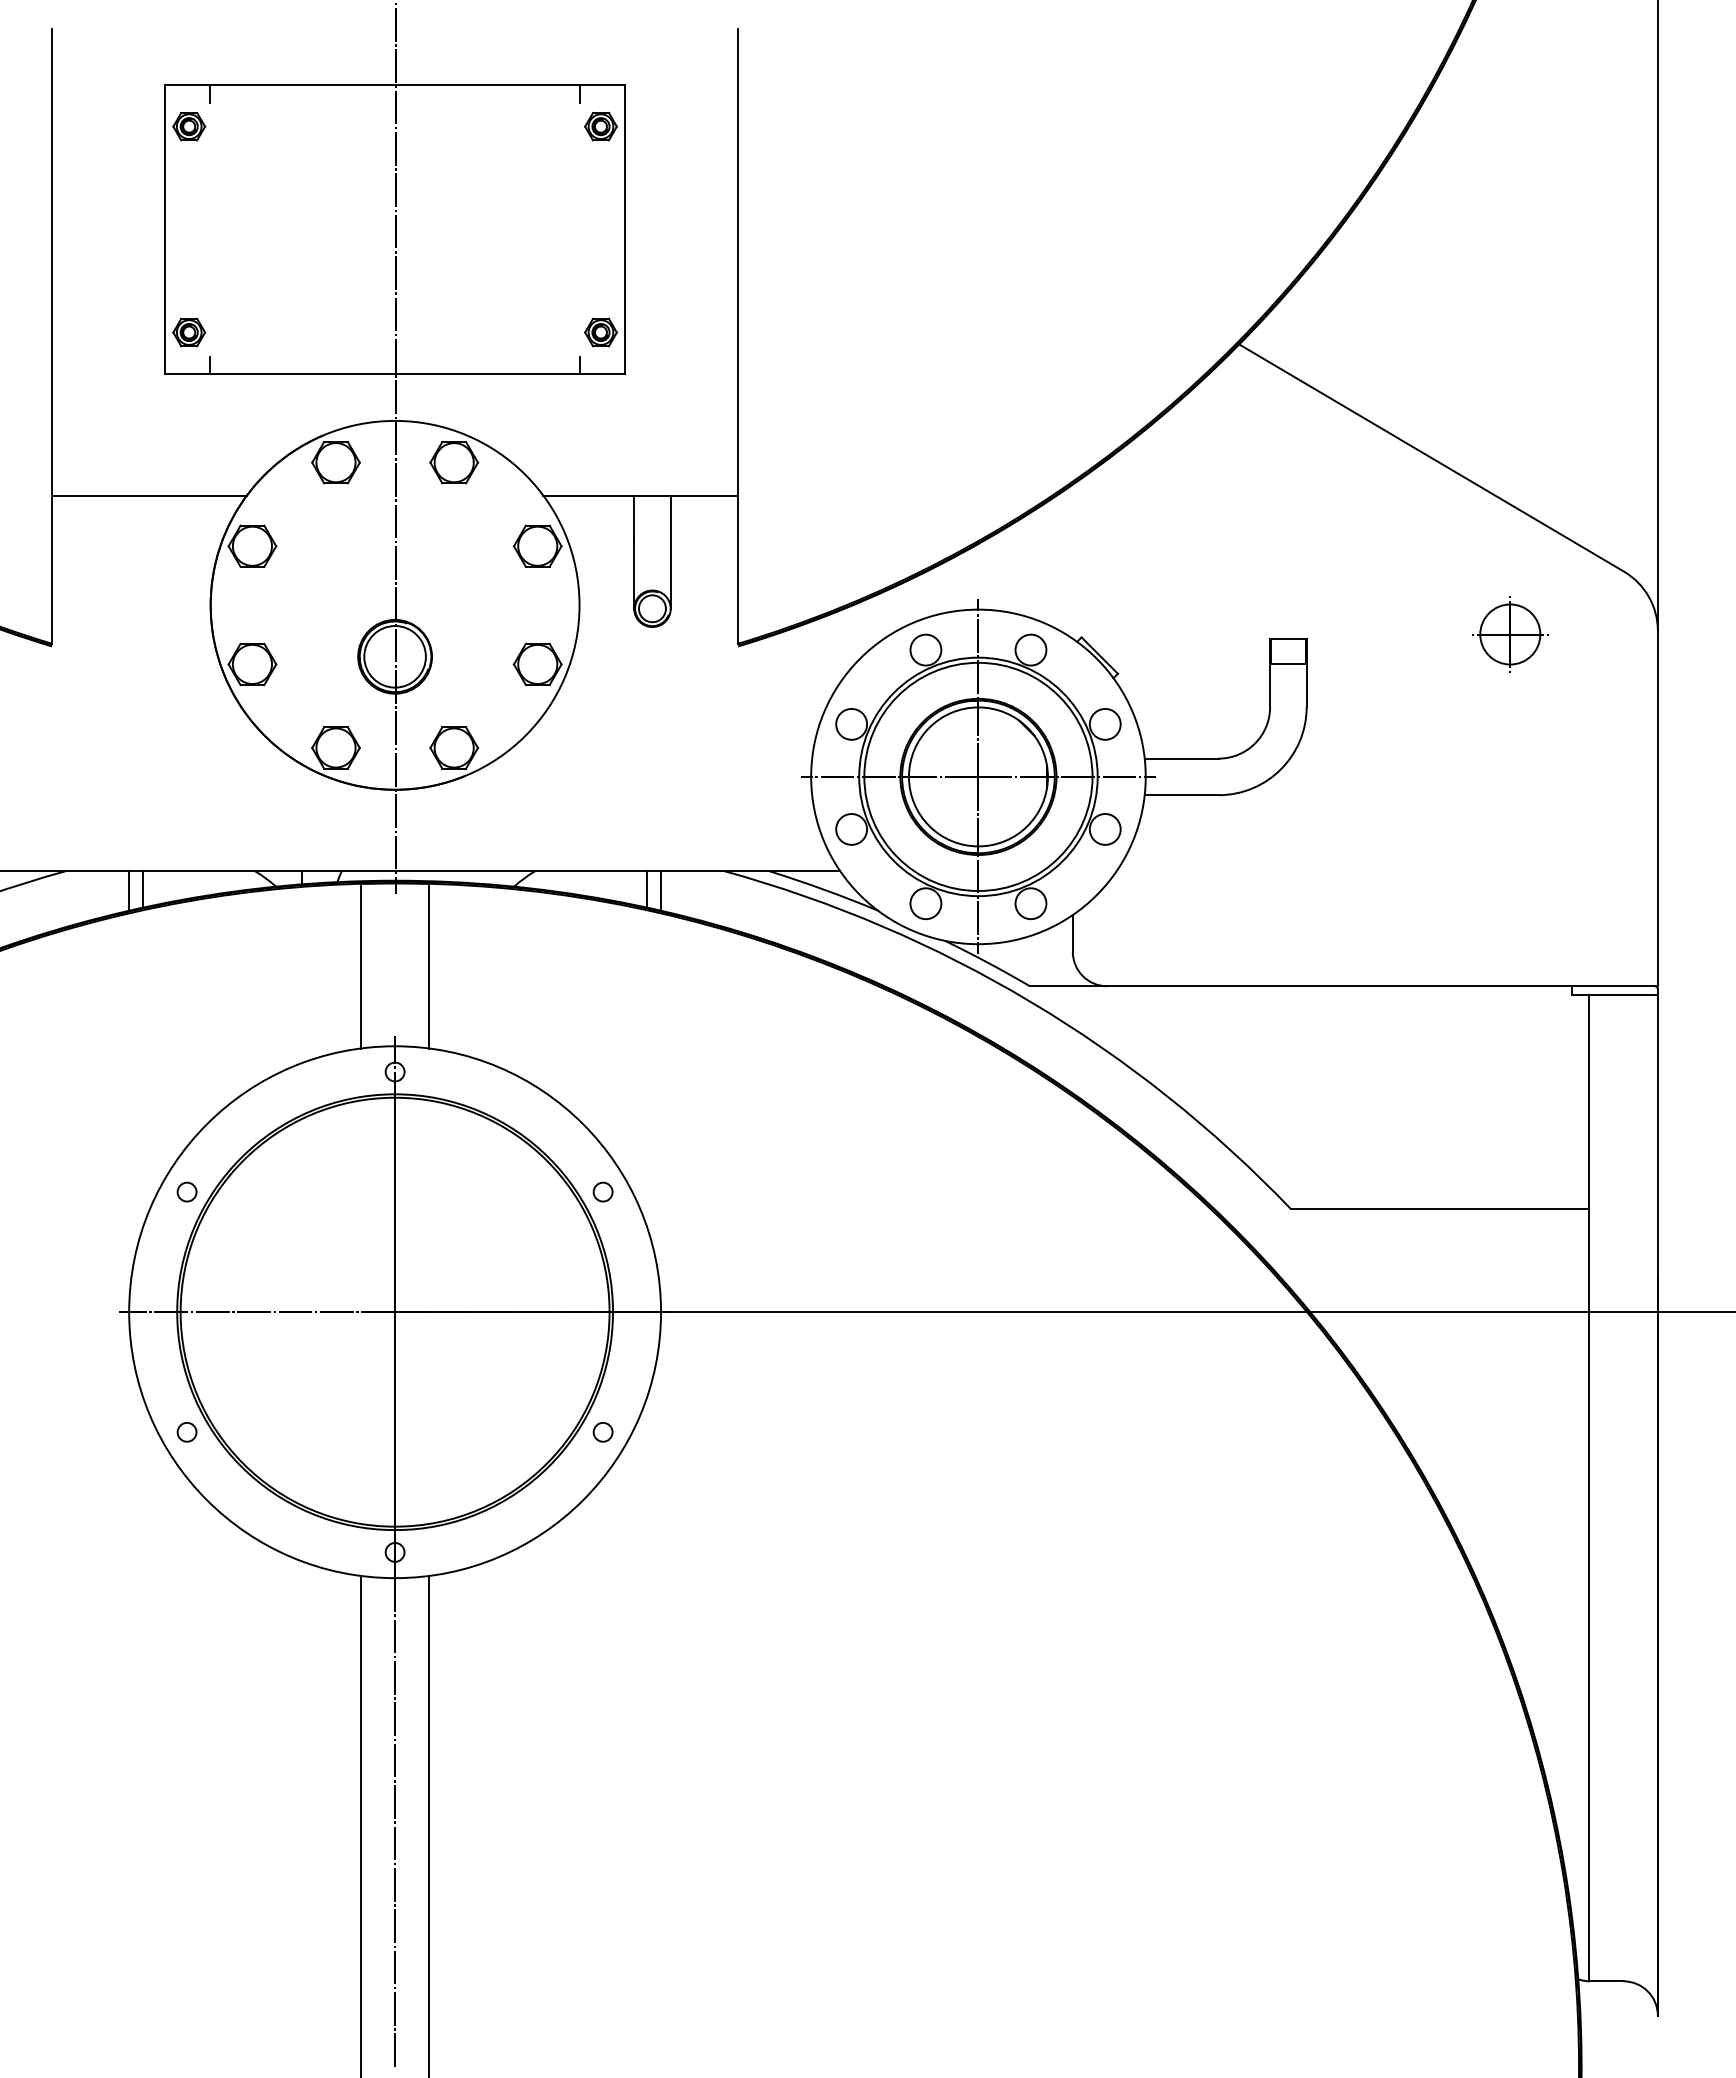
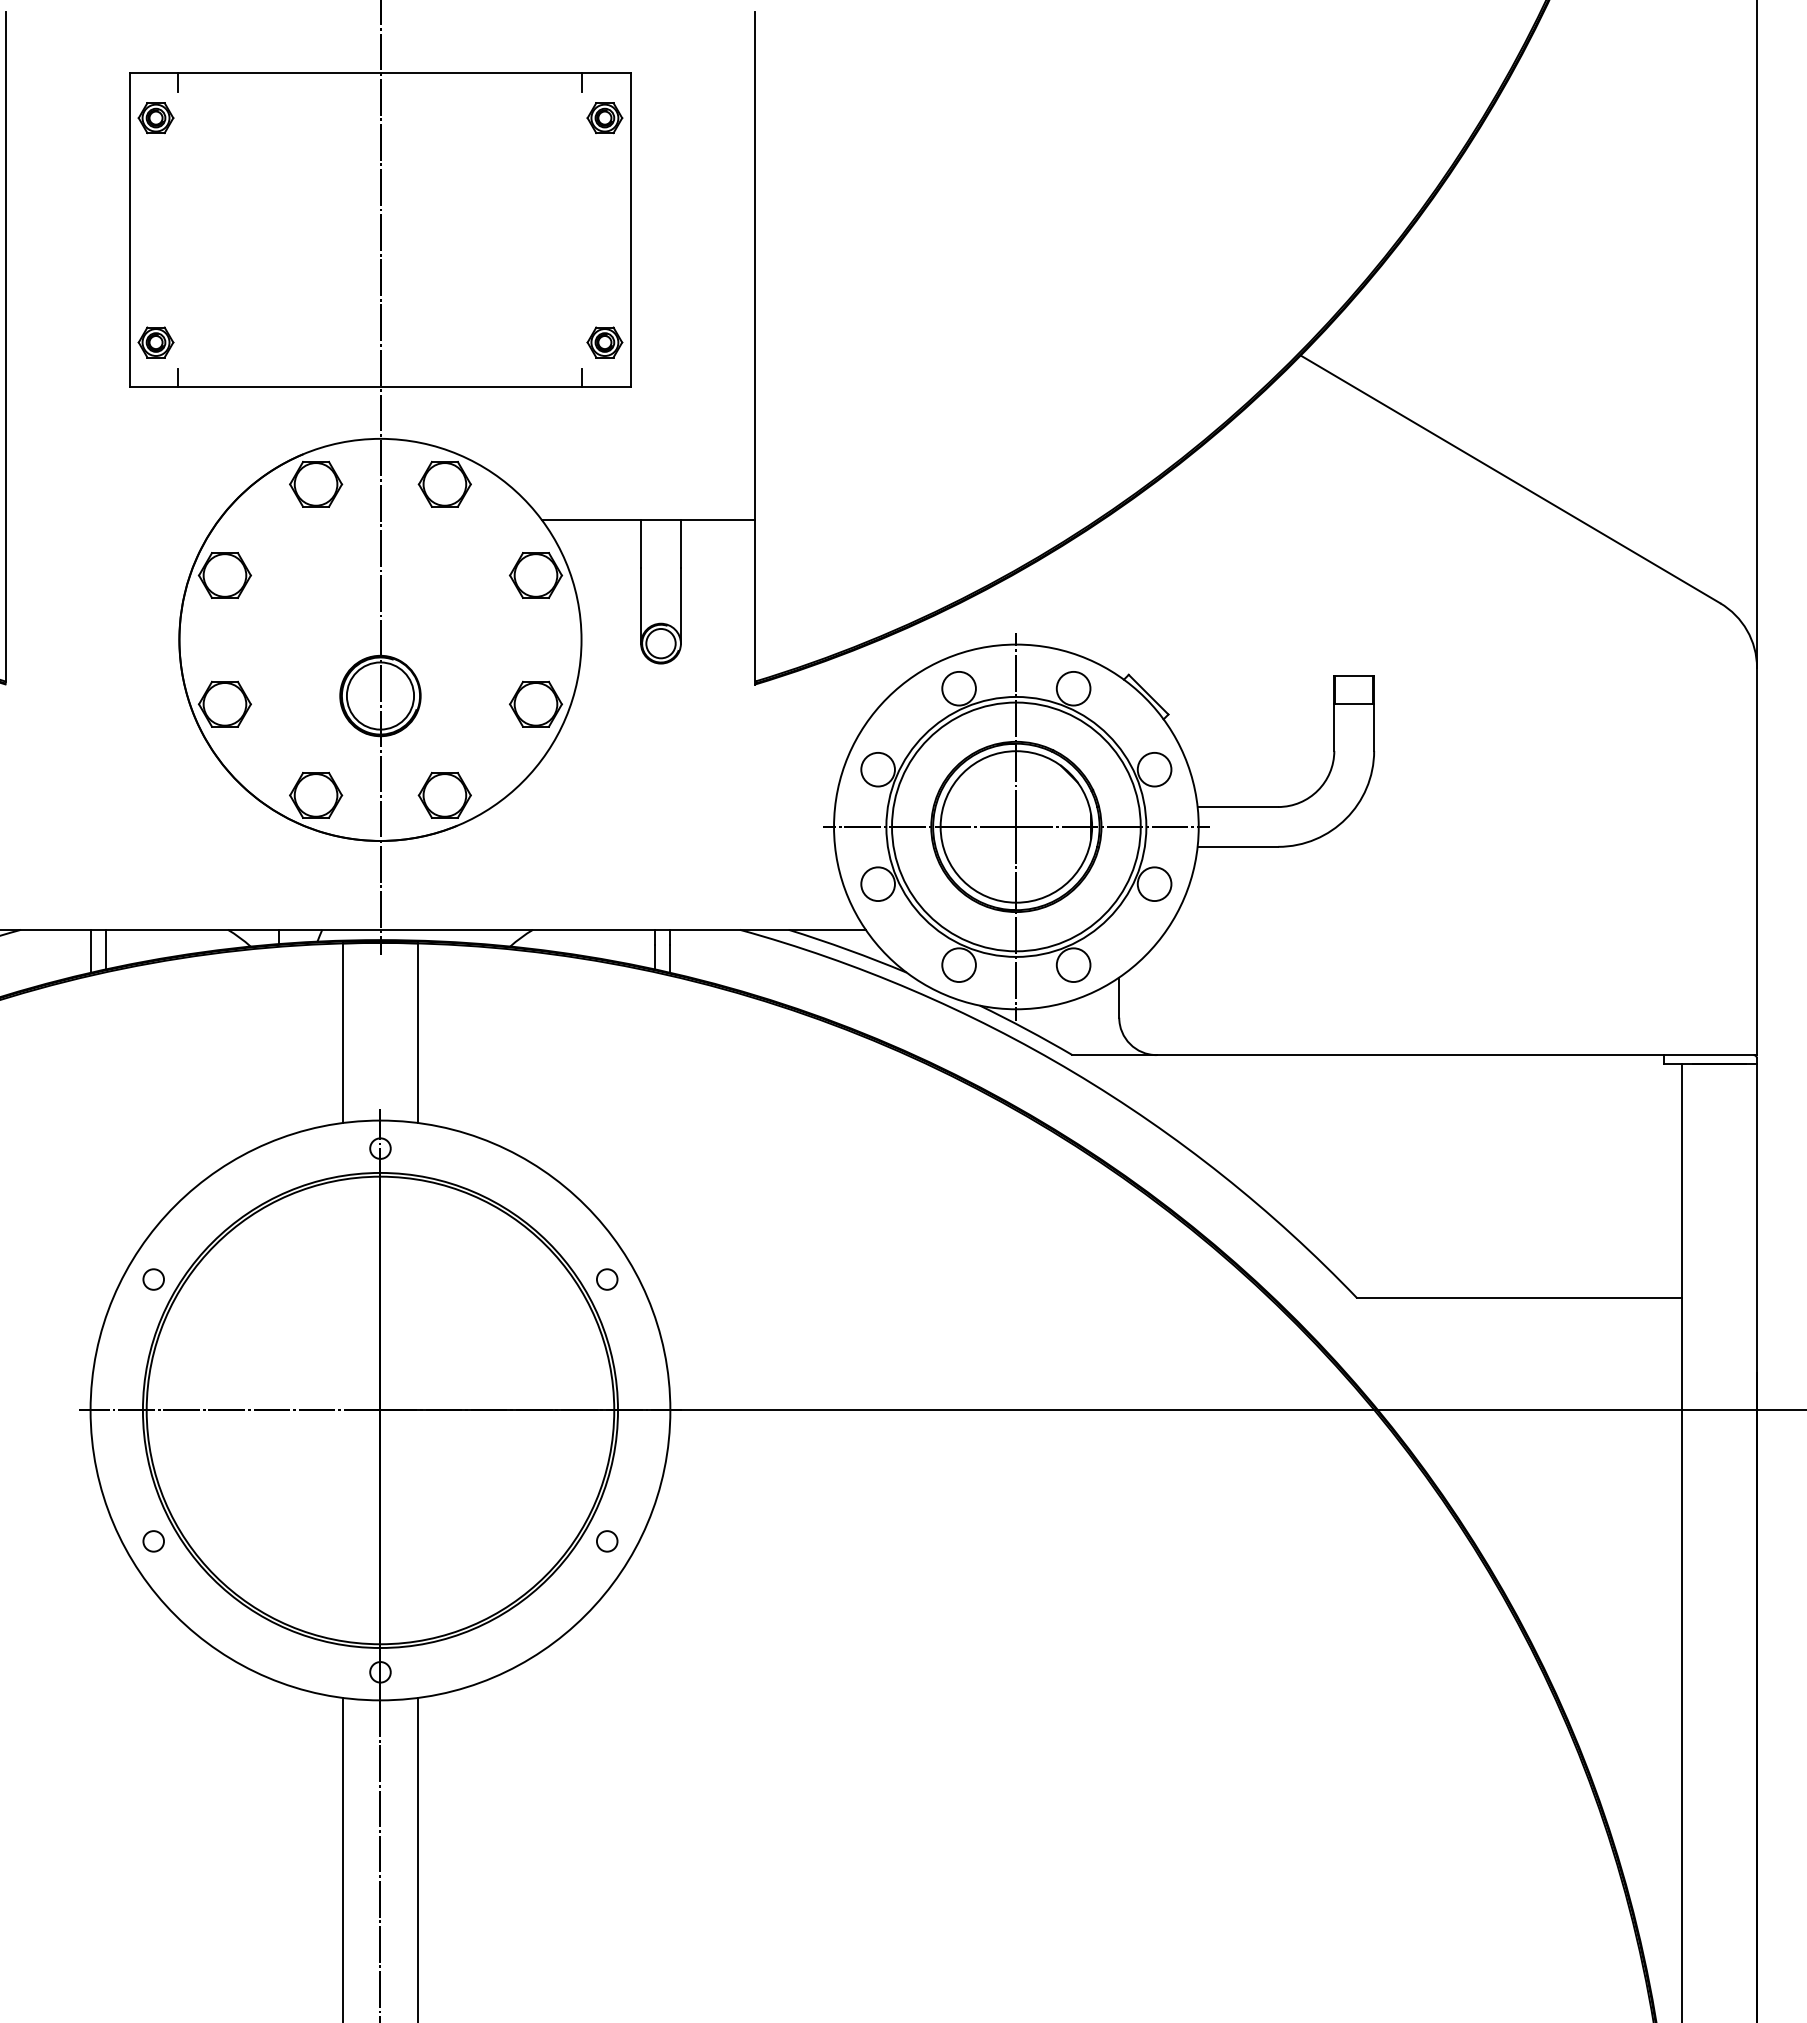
line: (148, 495) -> (111, 520), removed
part: (1510, 634) -> (1596, 671), removed

